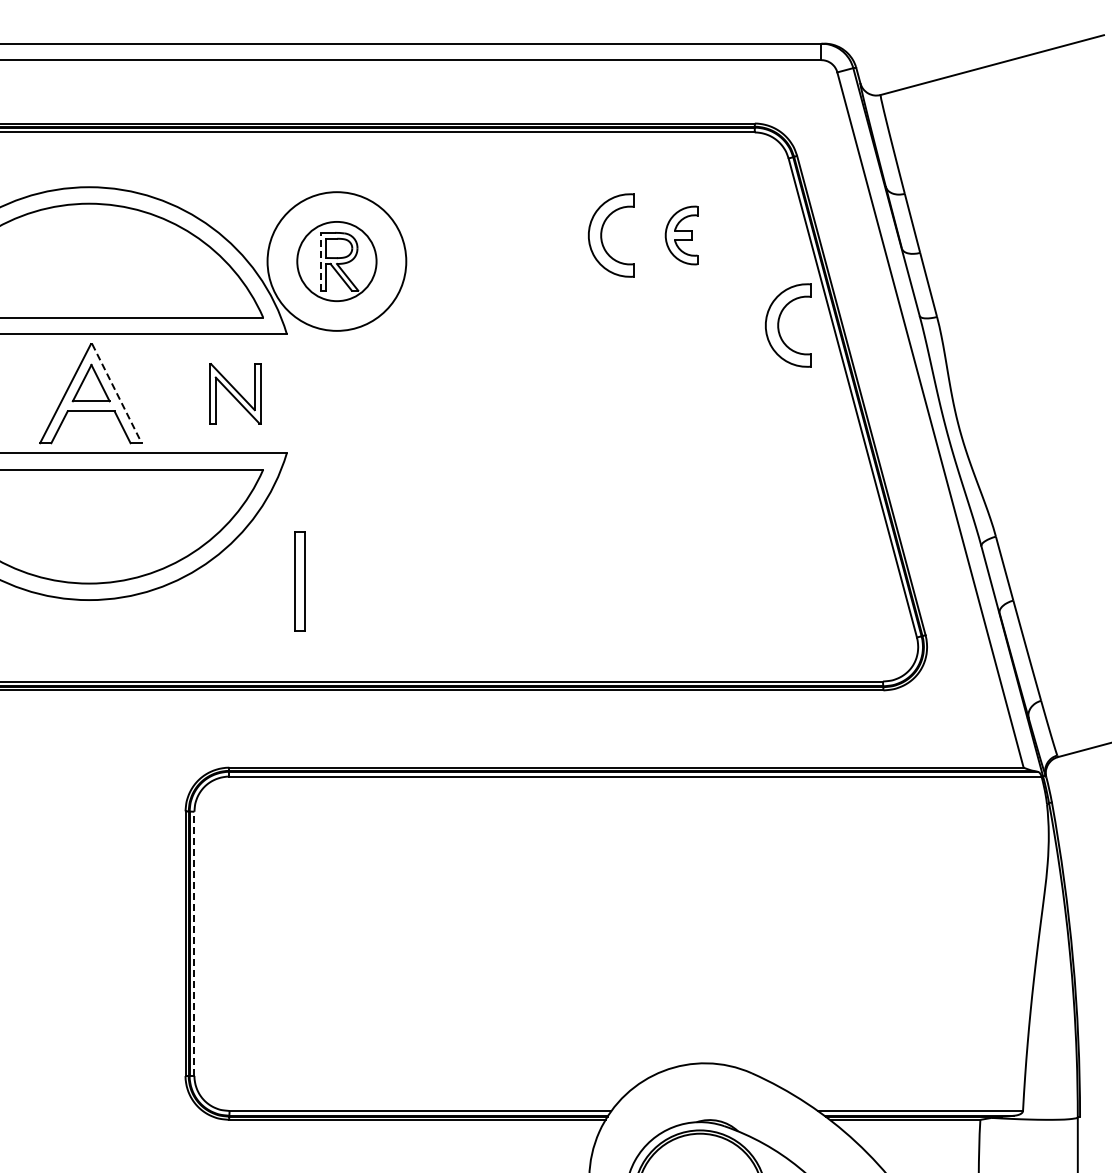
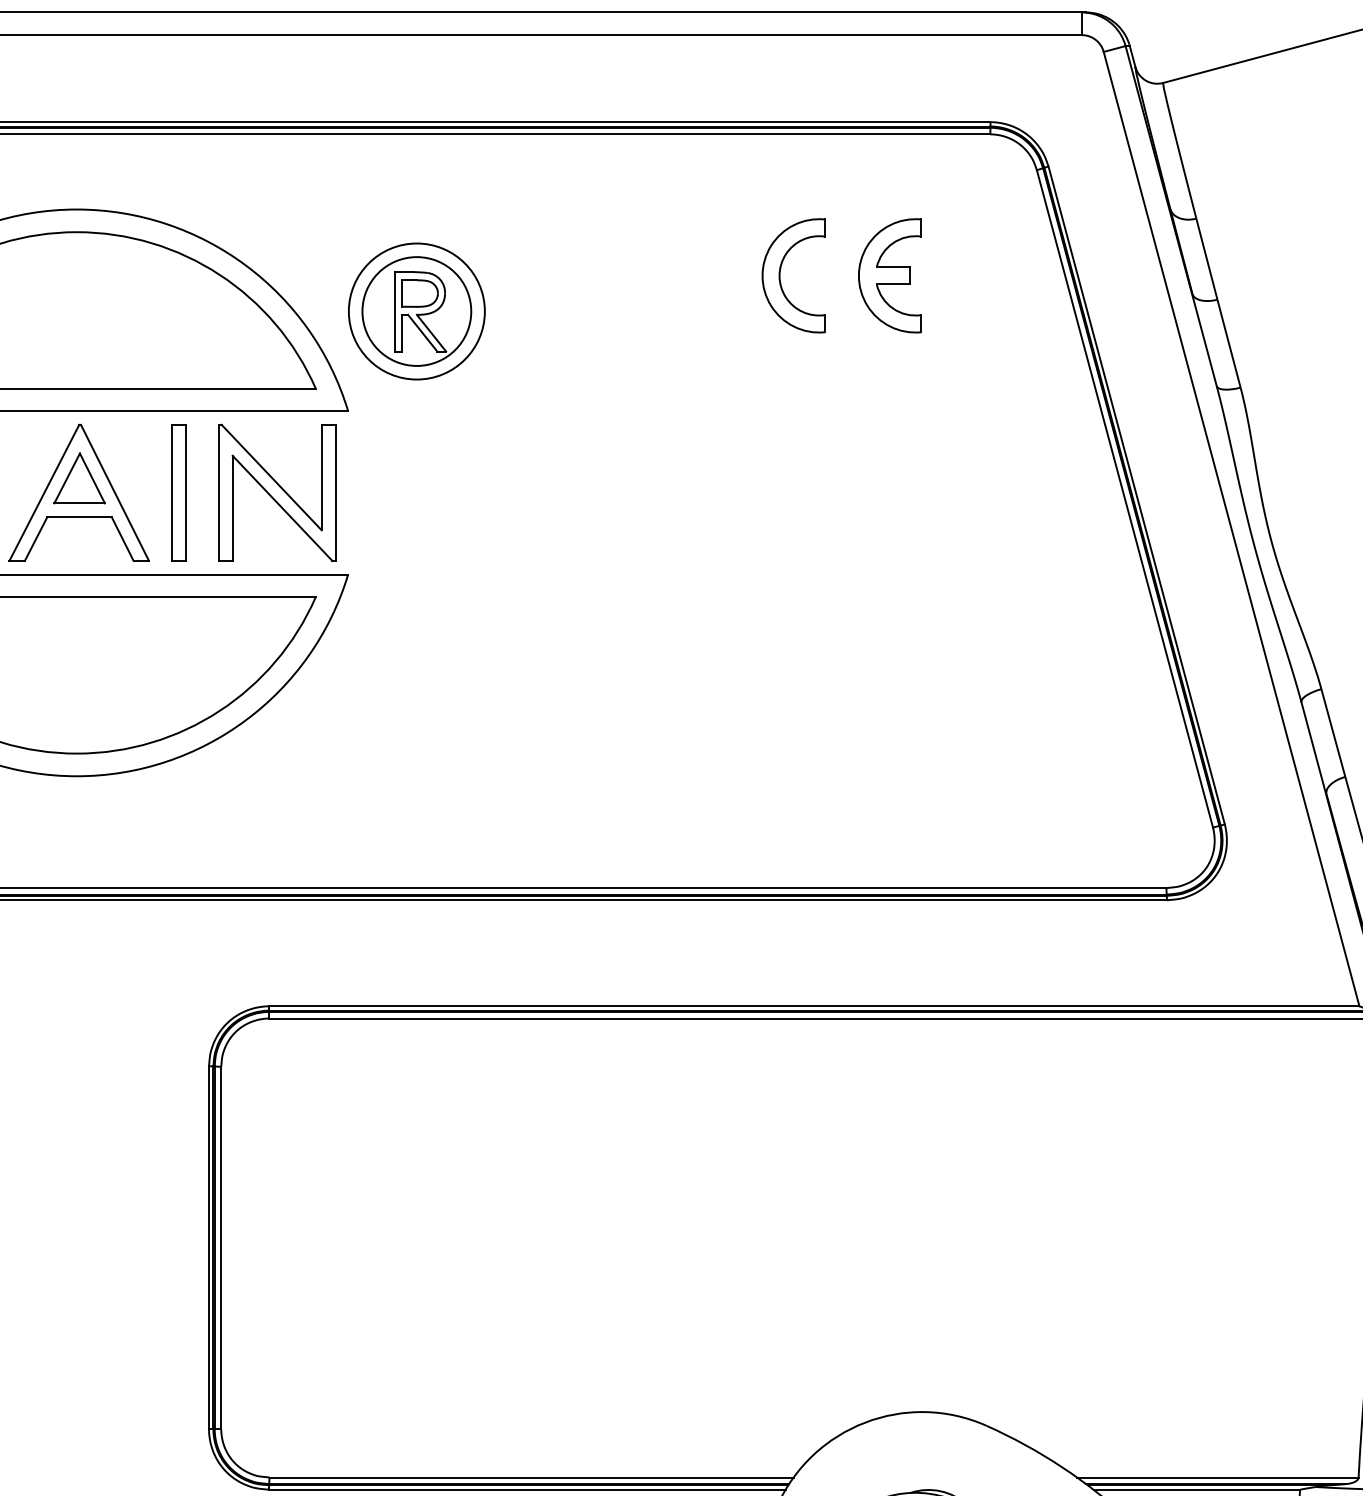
part: (681, 235) -> (889, 275), size x1.43
line: (321, 261) -> (395, 311), dashed -> solid
circle: (336, 261) -> (416, 311), size x0.71
part: (779, 325) -> (1024, 399), removed
part: (235, 393) -> (277, 492), size x1.67
line: (117, 394) -> (115, 494), dashed -> solid
part: (299, 581) -> (177, 492), moved
line: (194, 943) -> (221, 1247), dashed -> solid

